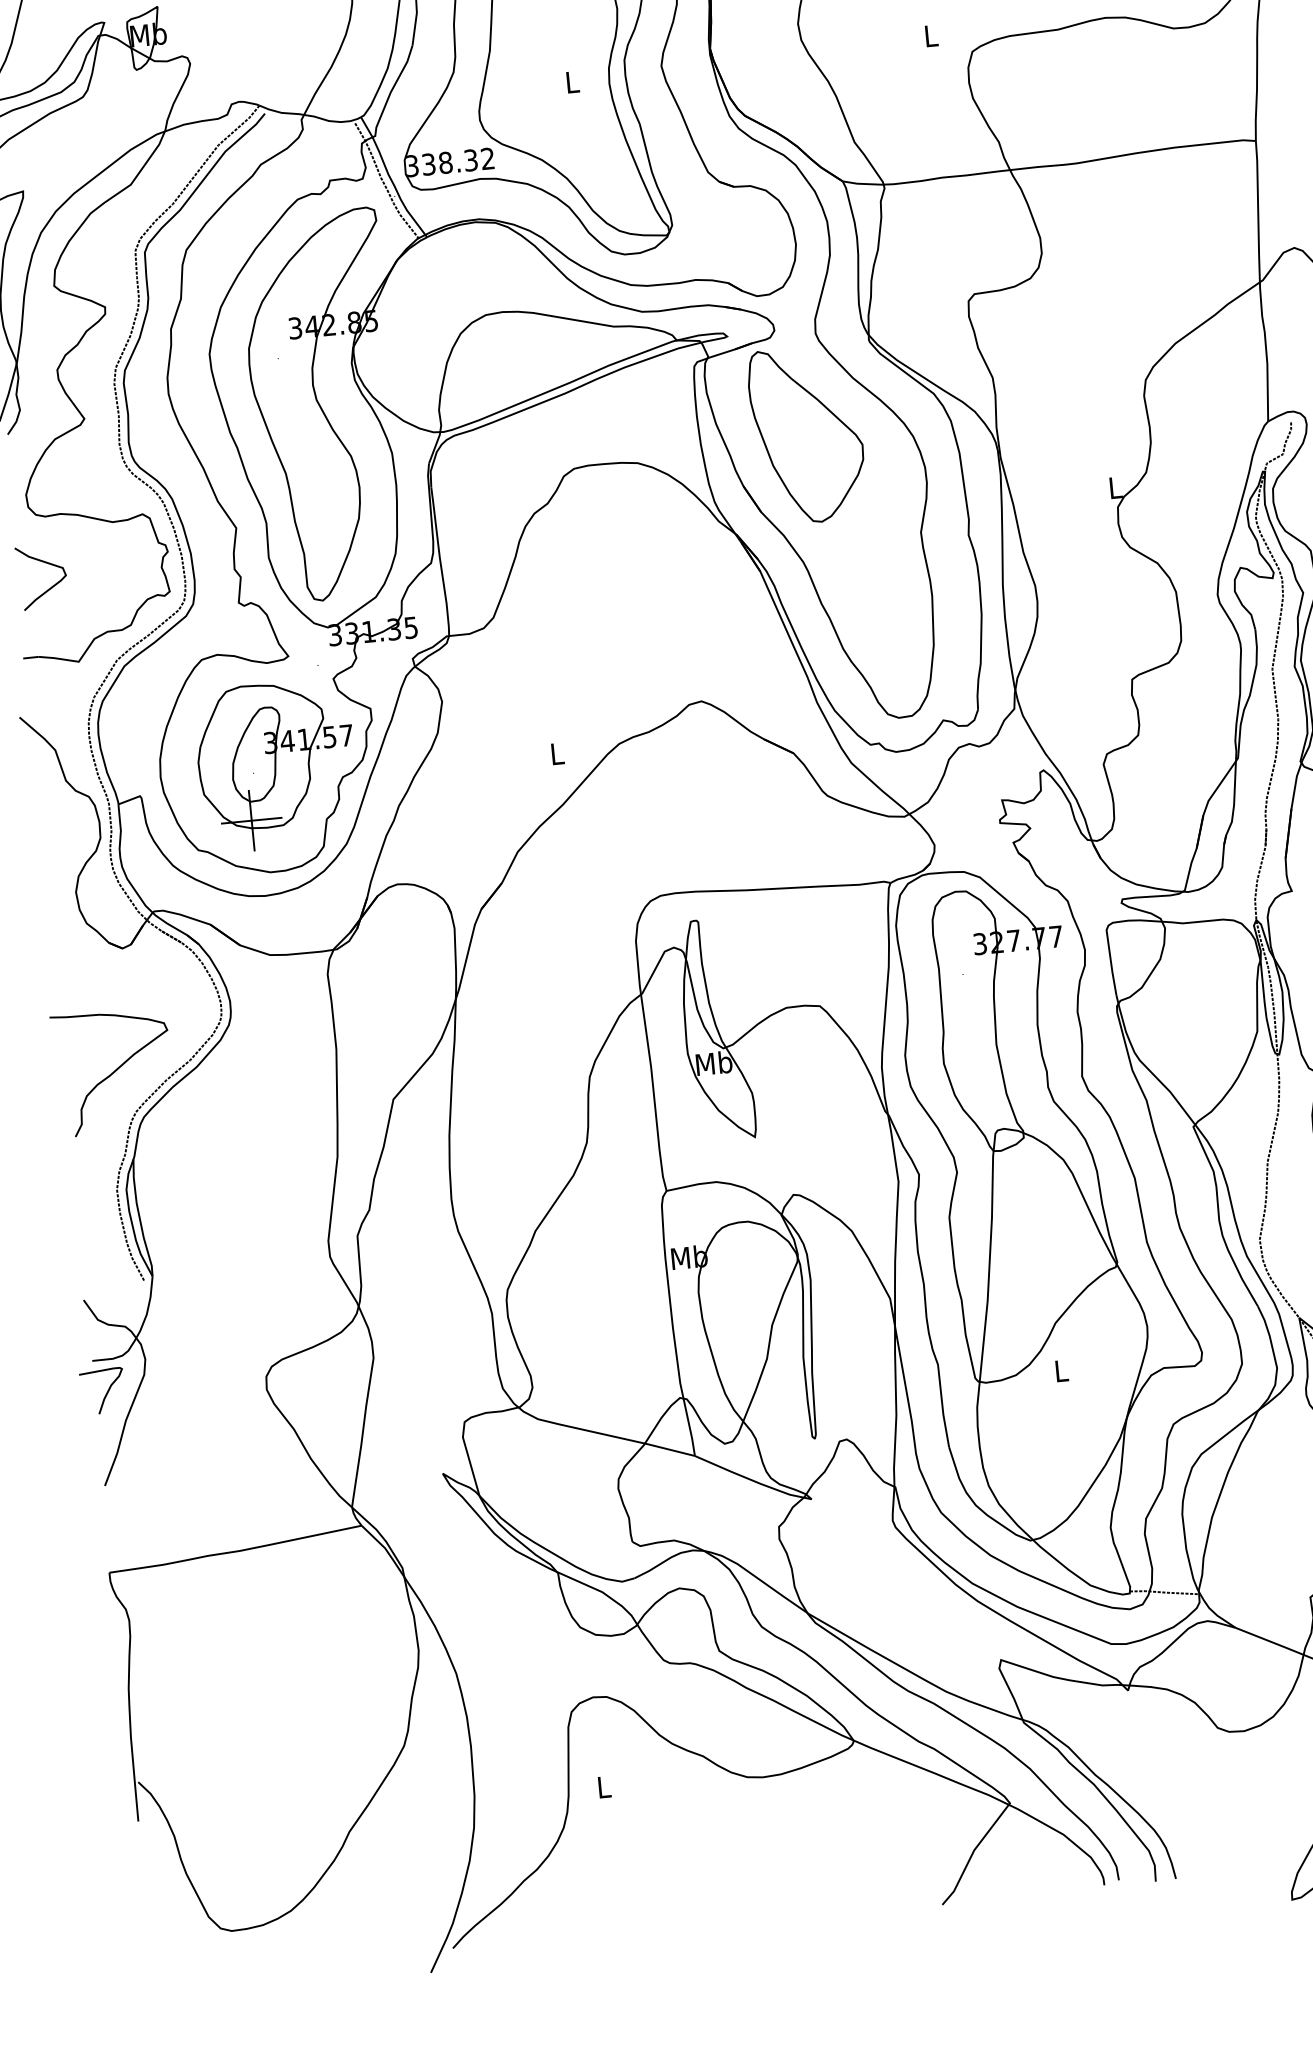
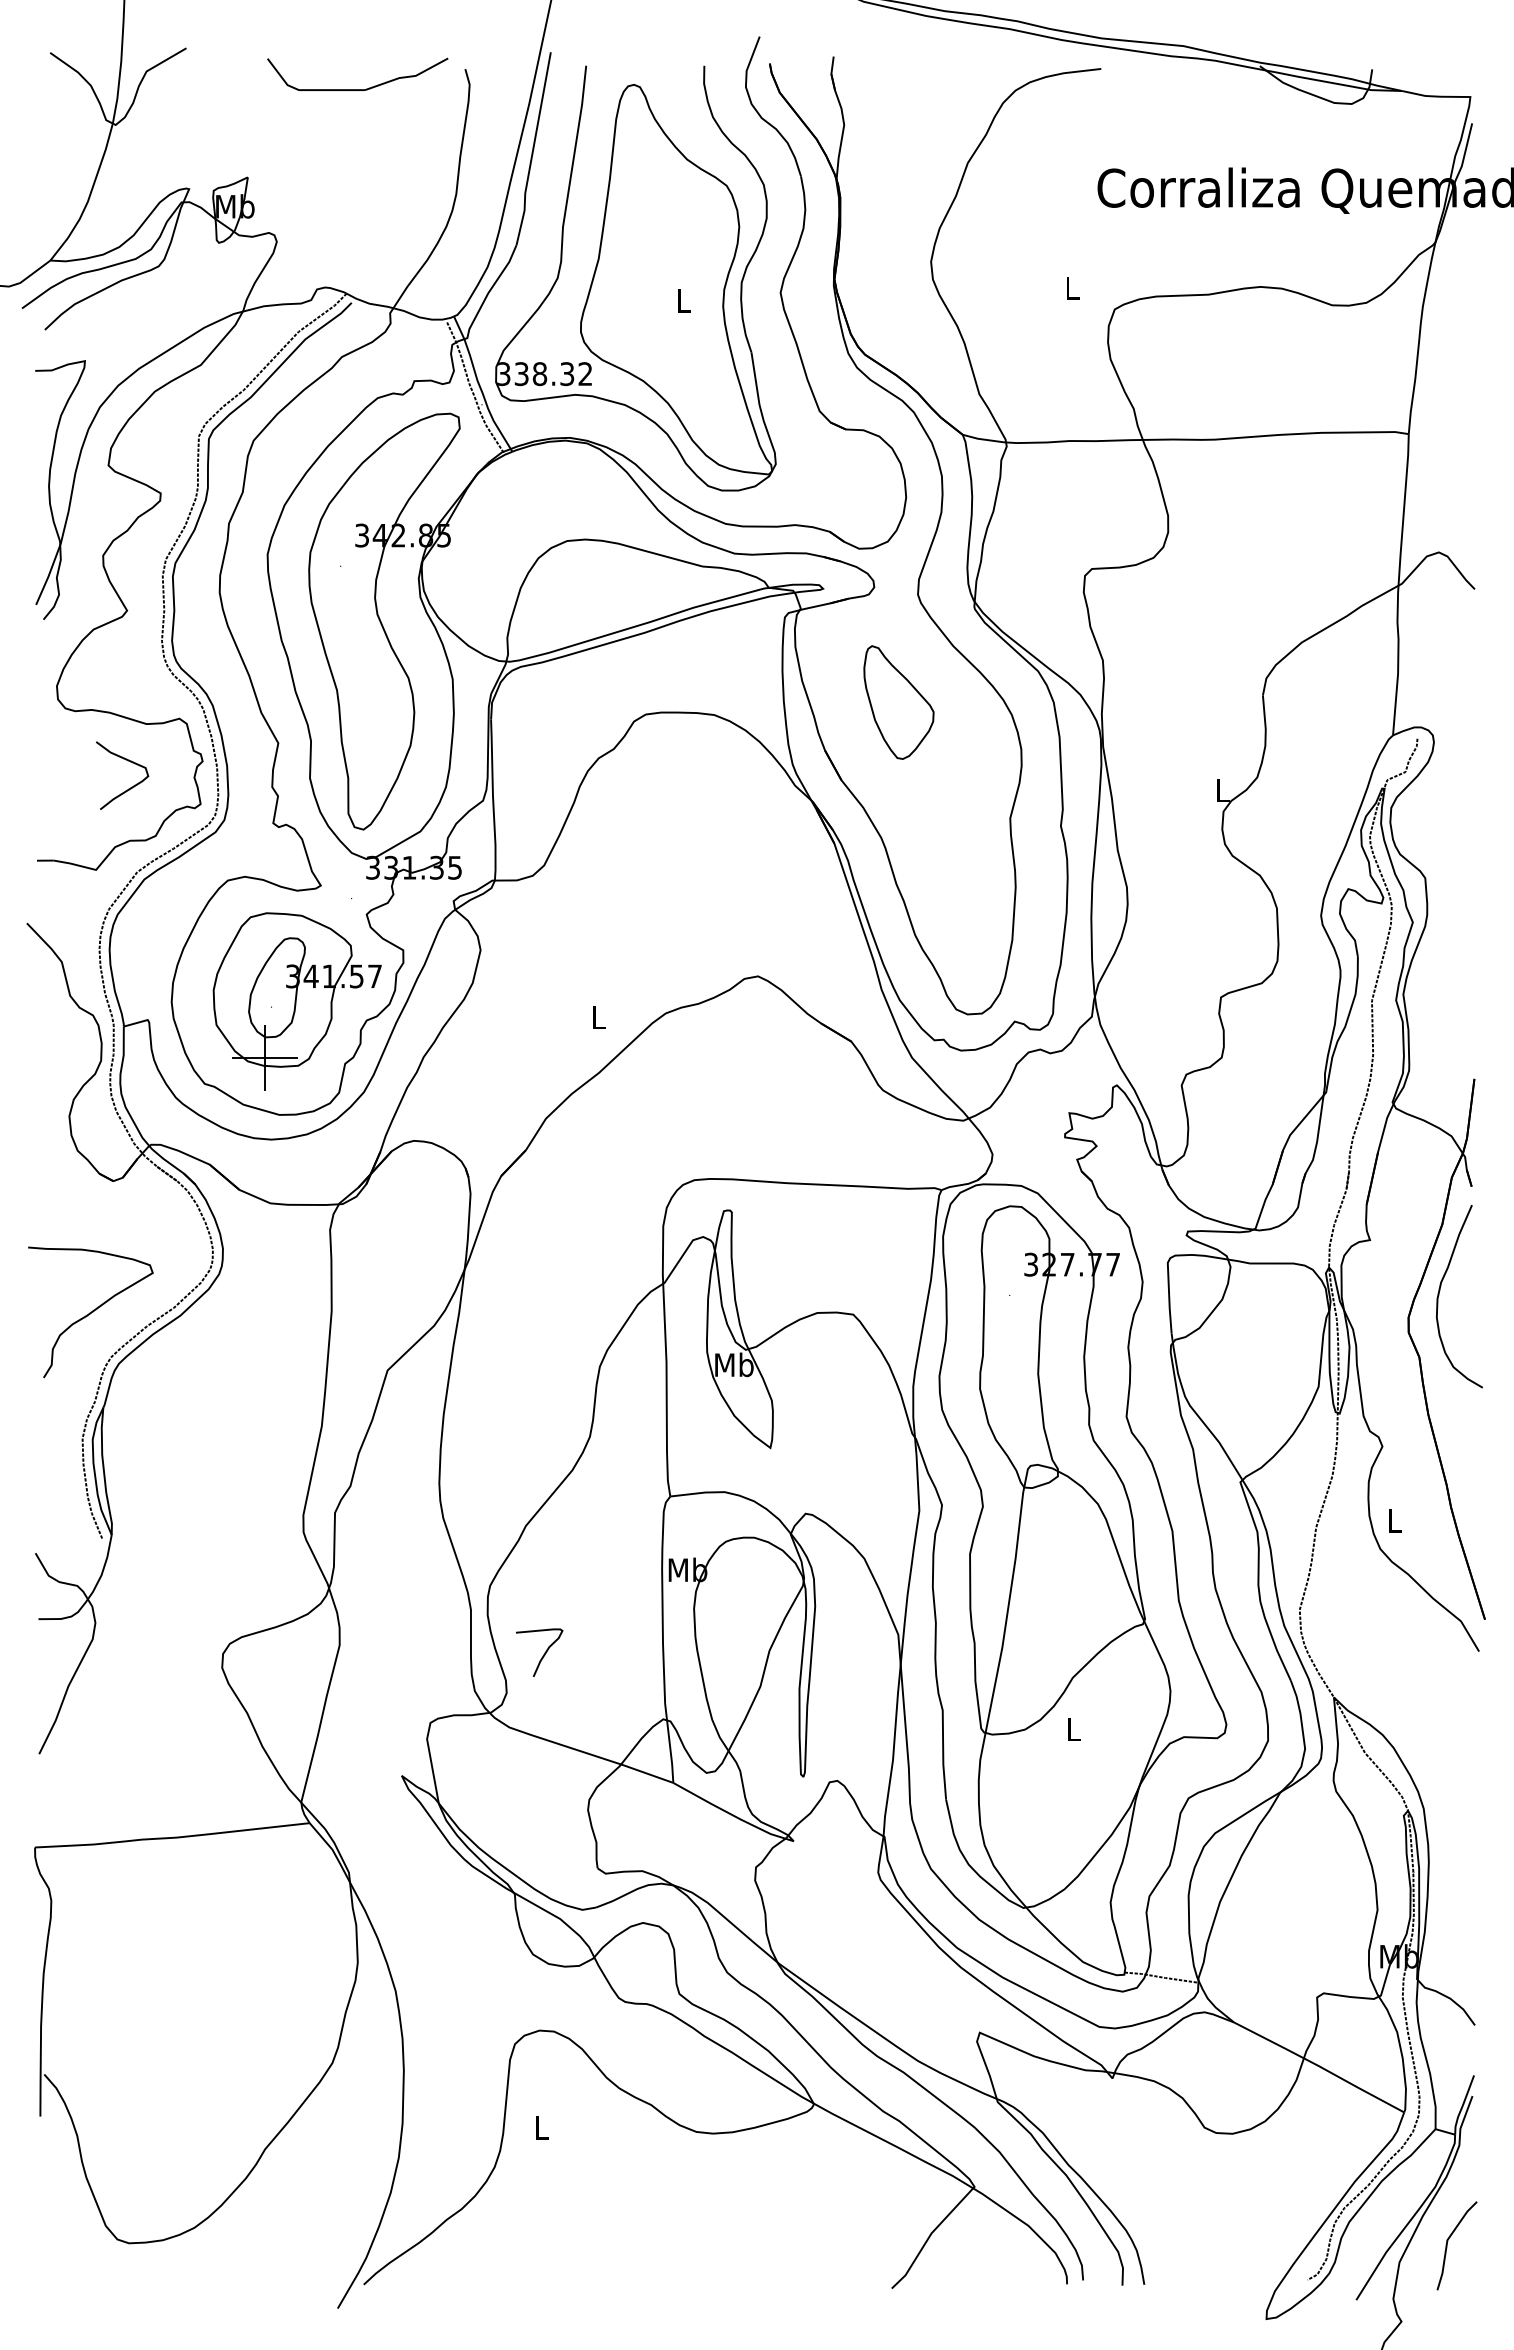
part: (807, 435) -> (898, 702), size x0.6
curve: (51, 586) -> (131, 786), moved
curve: (106, 1392) -> (543, 1654), moved

